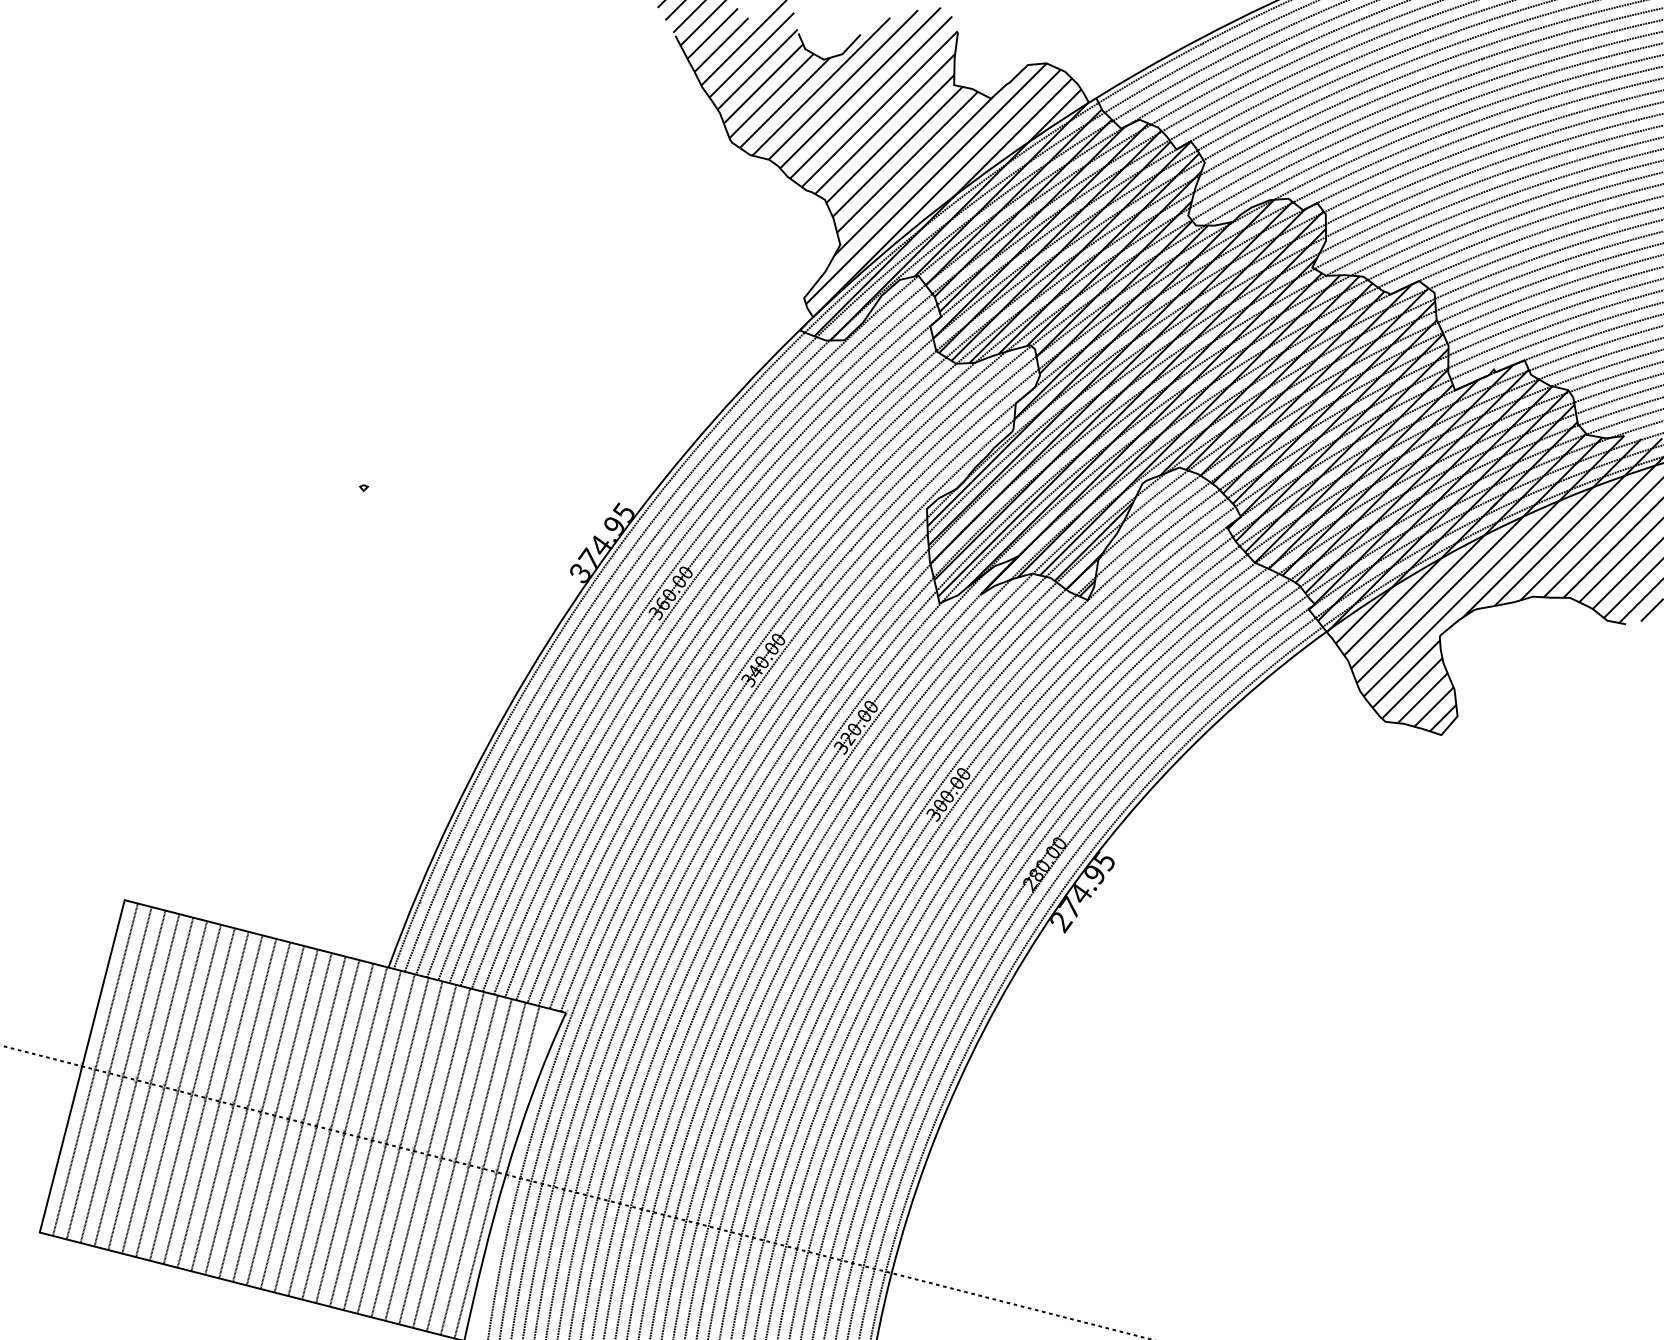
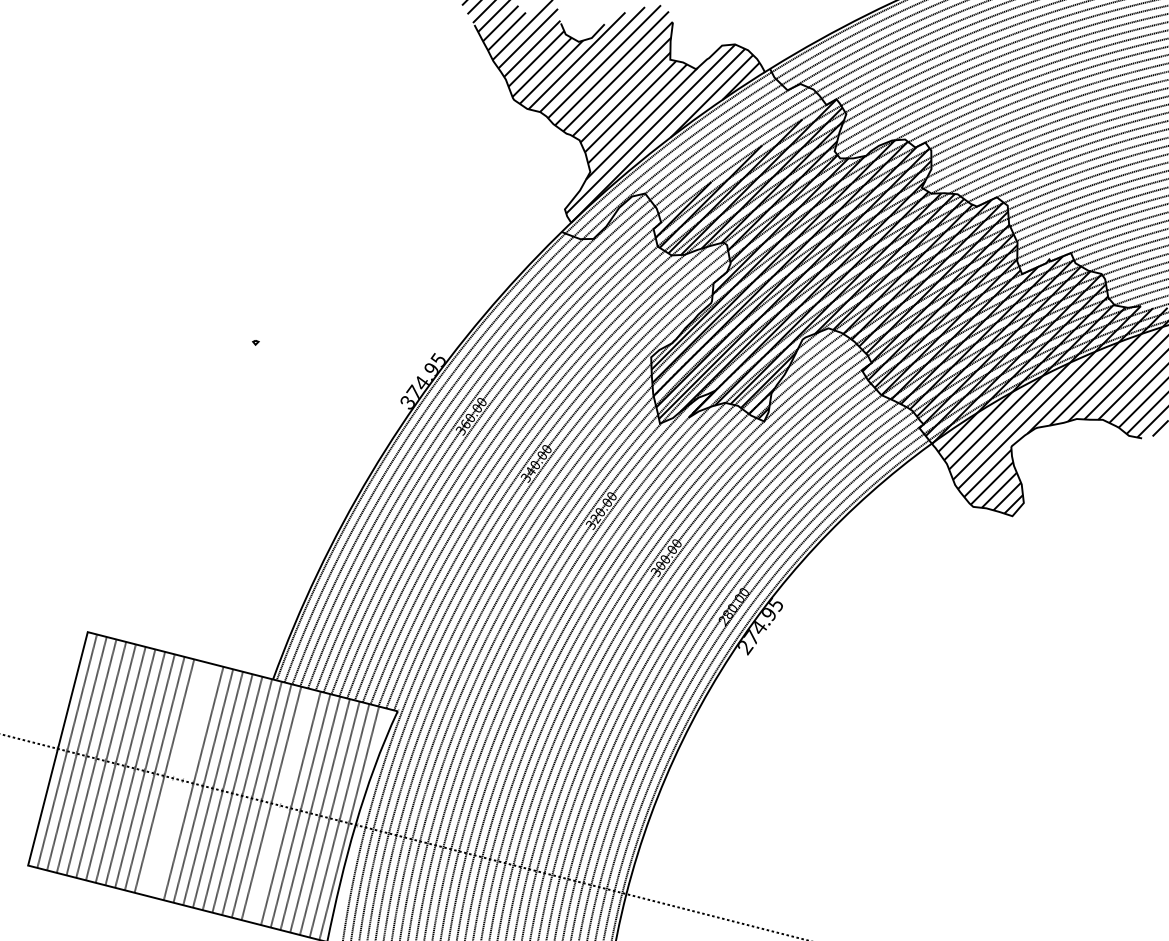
hatch: (984, 221) -> (691, 155), removed
line: (247, 1108) -> (174, 778), removed
line: (261, 1111) -> (183, 780), removed
line: (399, 1147) -> (280, 805), removed

